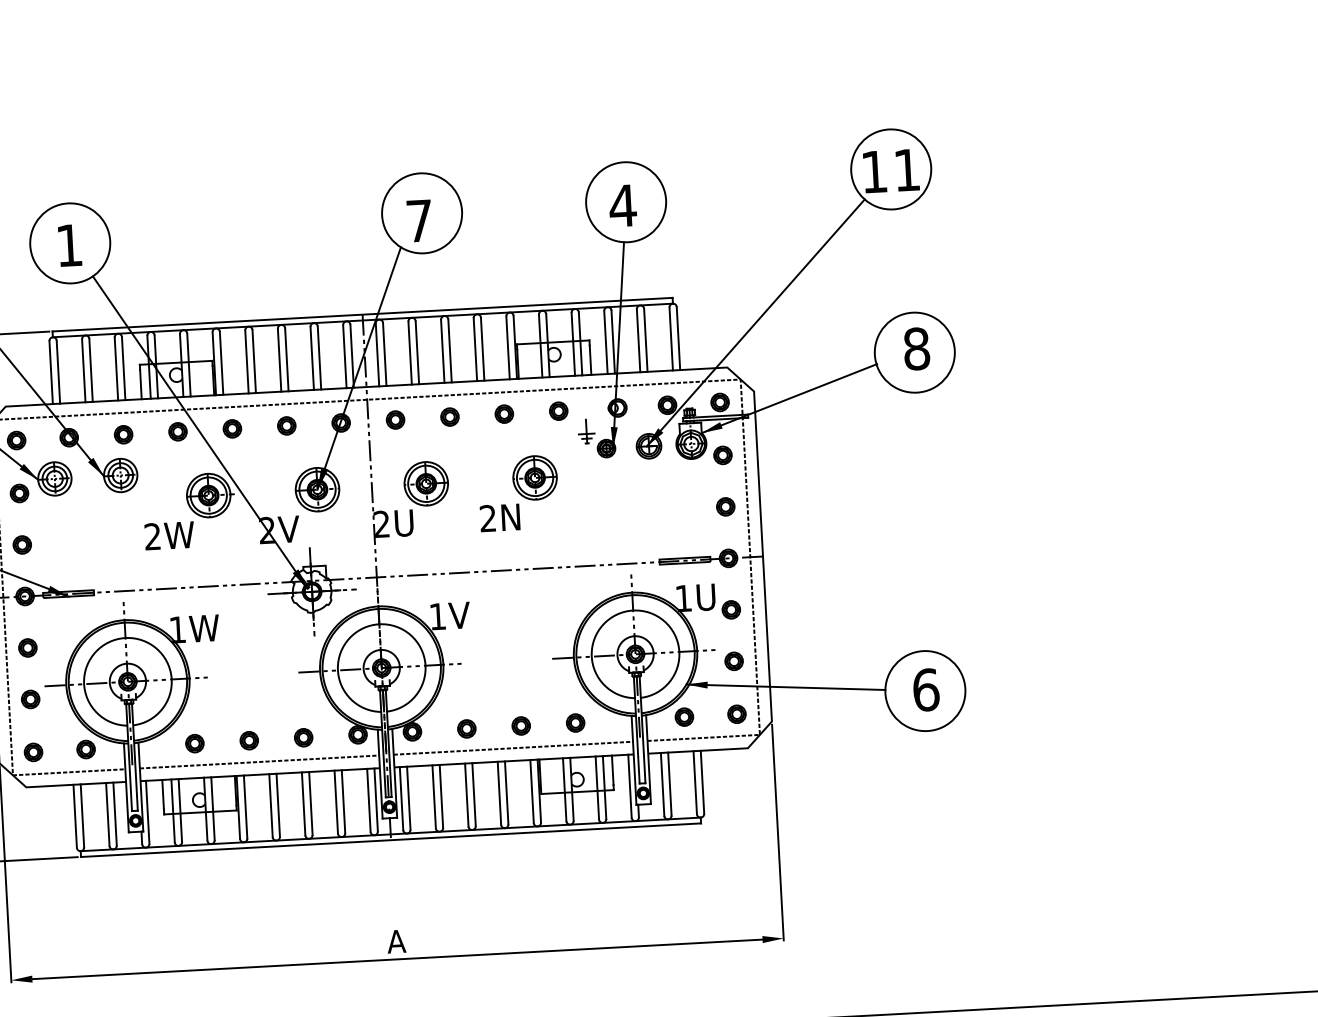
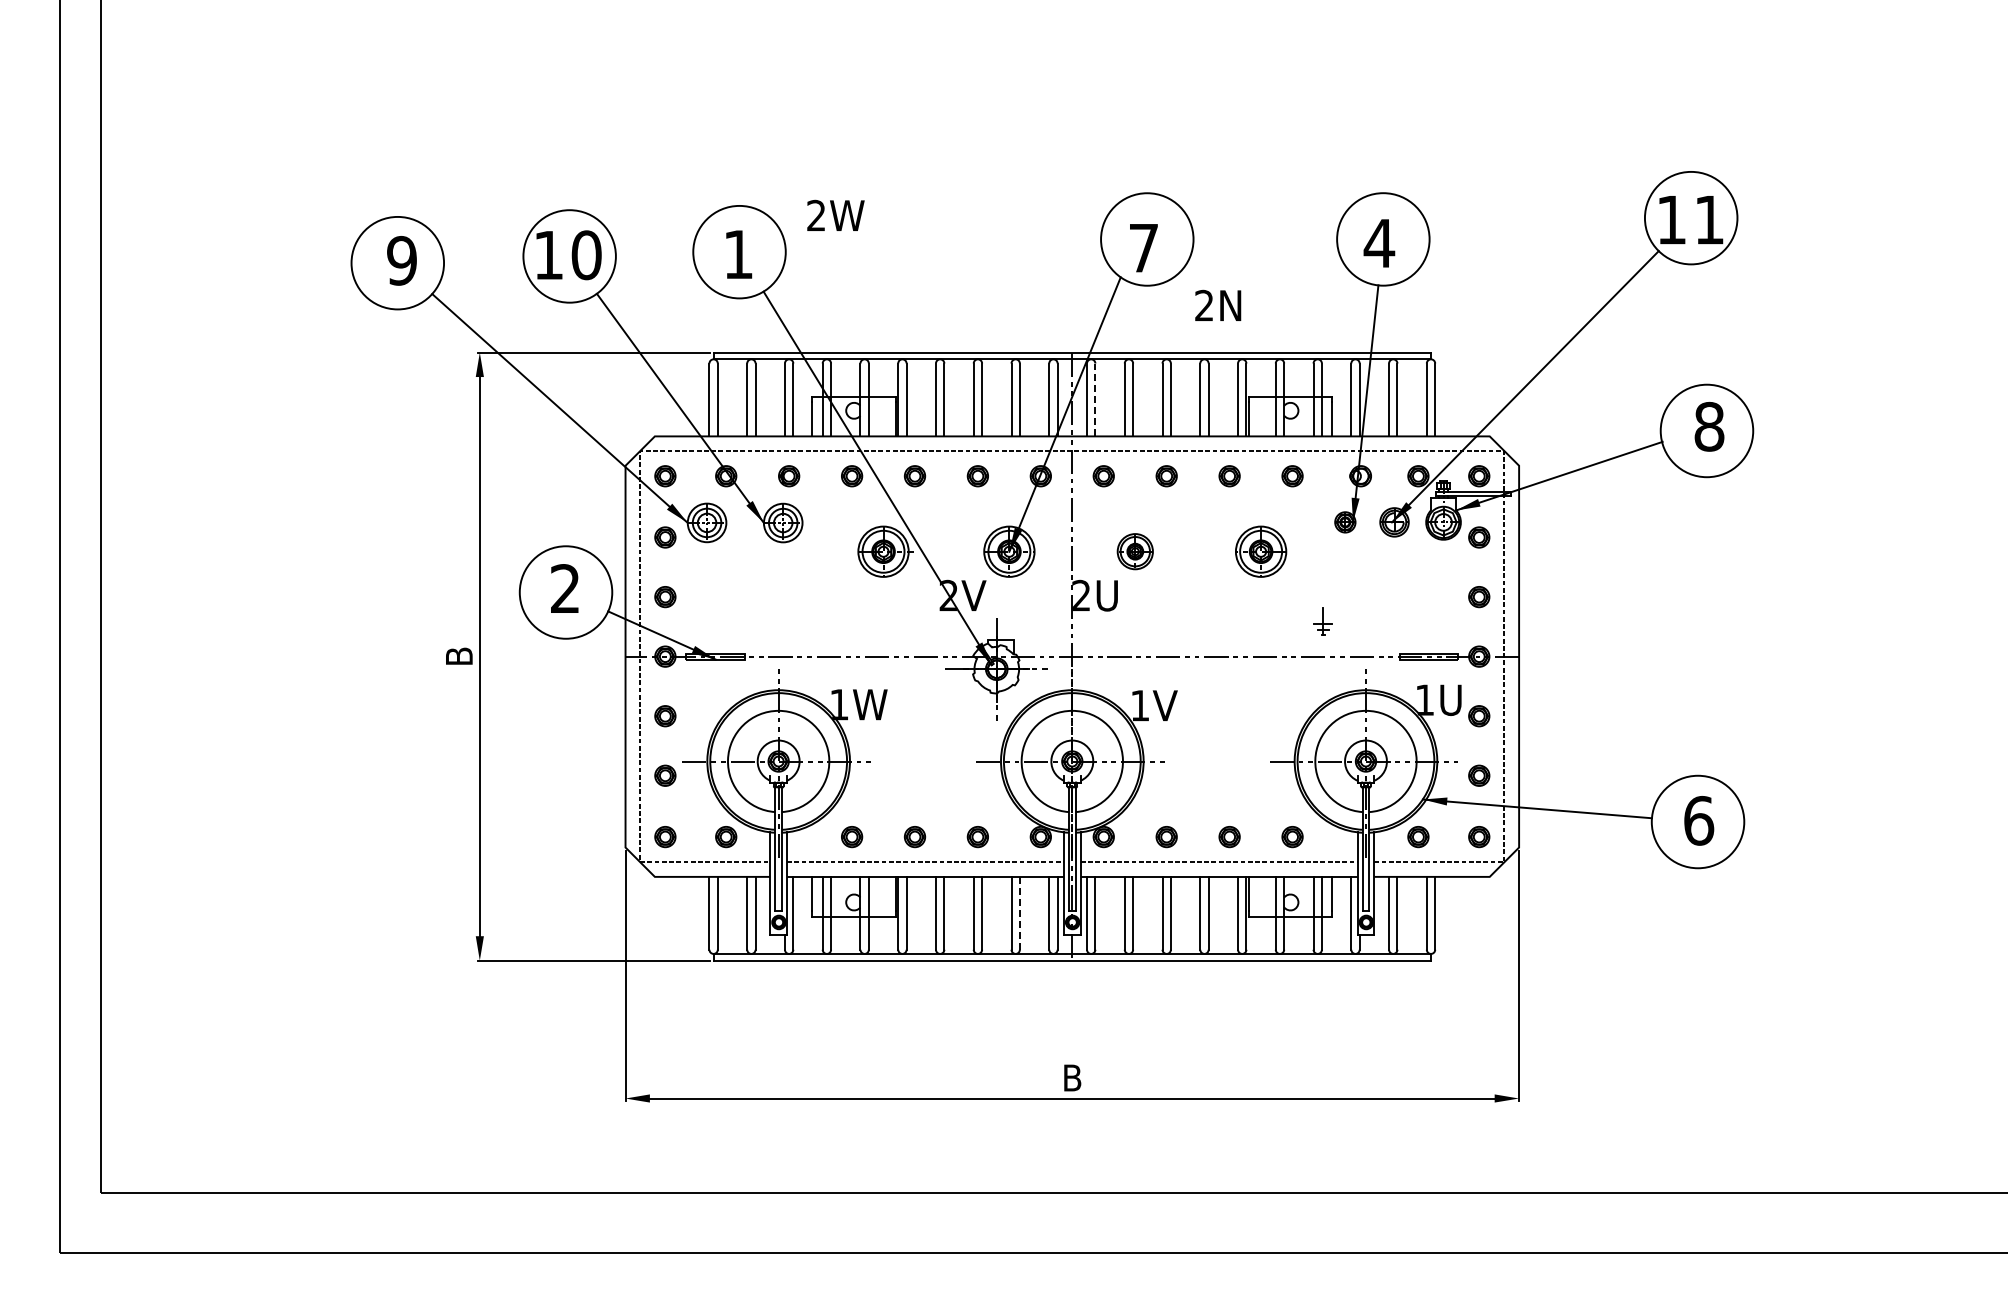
line: (384, 354) -> (1095, 399), solid -> dashed
part: (585, 431) -> (1322, 621), moved
part: (426, 483) -> (1135, 551), size x0.7
text: (500, 516) -> (1218, 304), moved
text: (169, 534) -> (835, 214), moved
line: (343, 801) -> (1019, 913), solid -> dashed
text: (396, 941) -> (1072, 1077), A -> B

